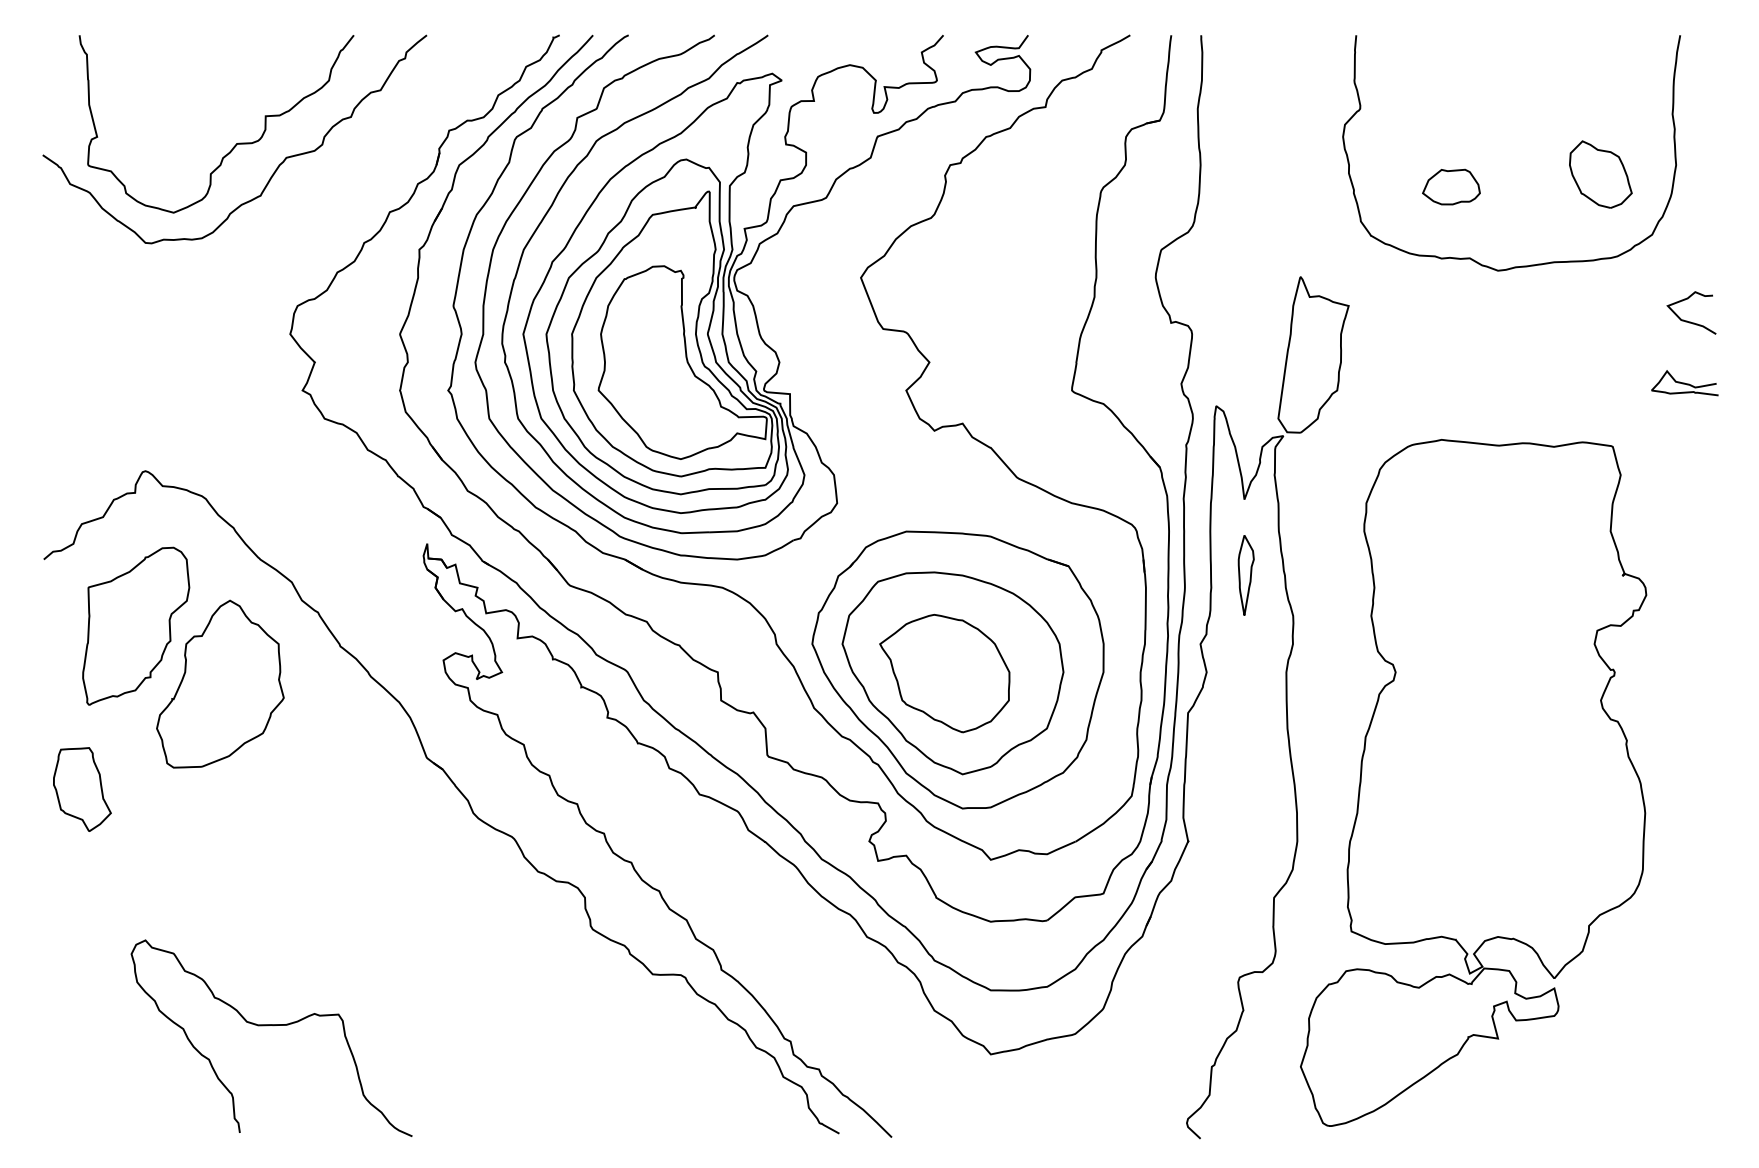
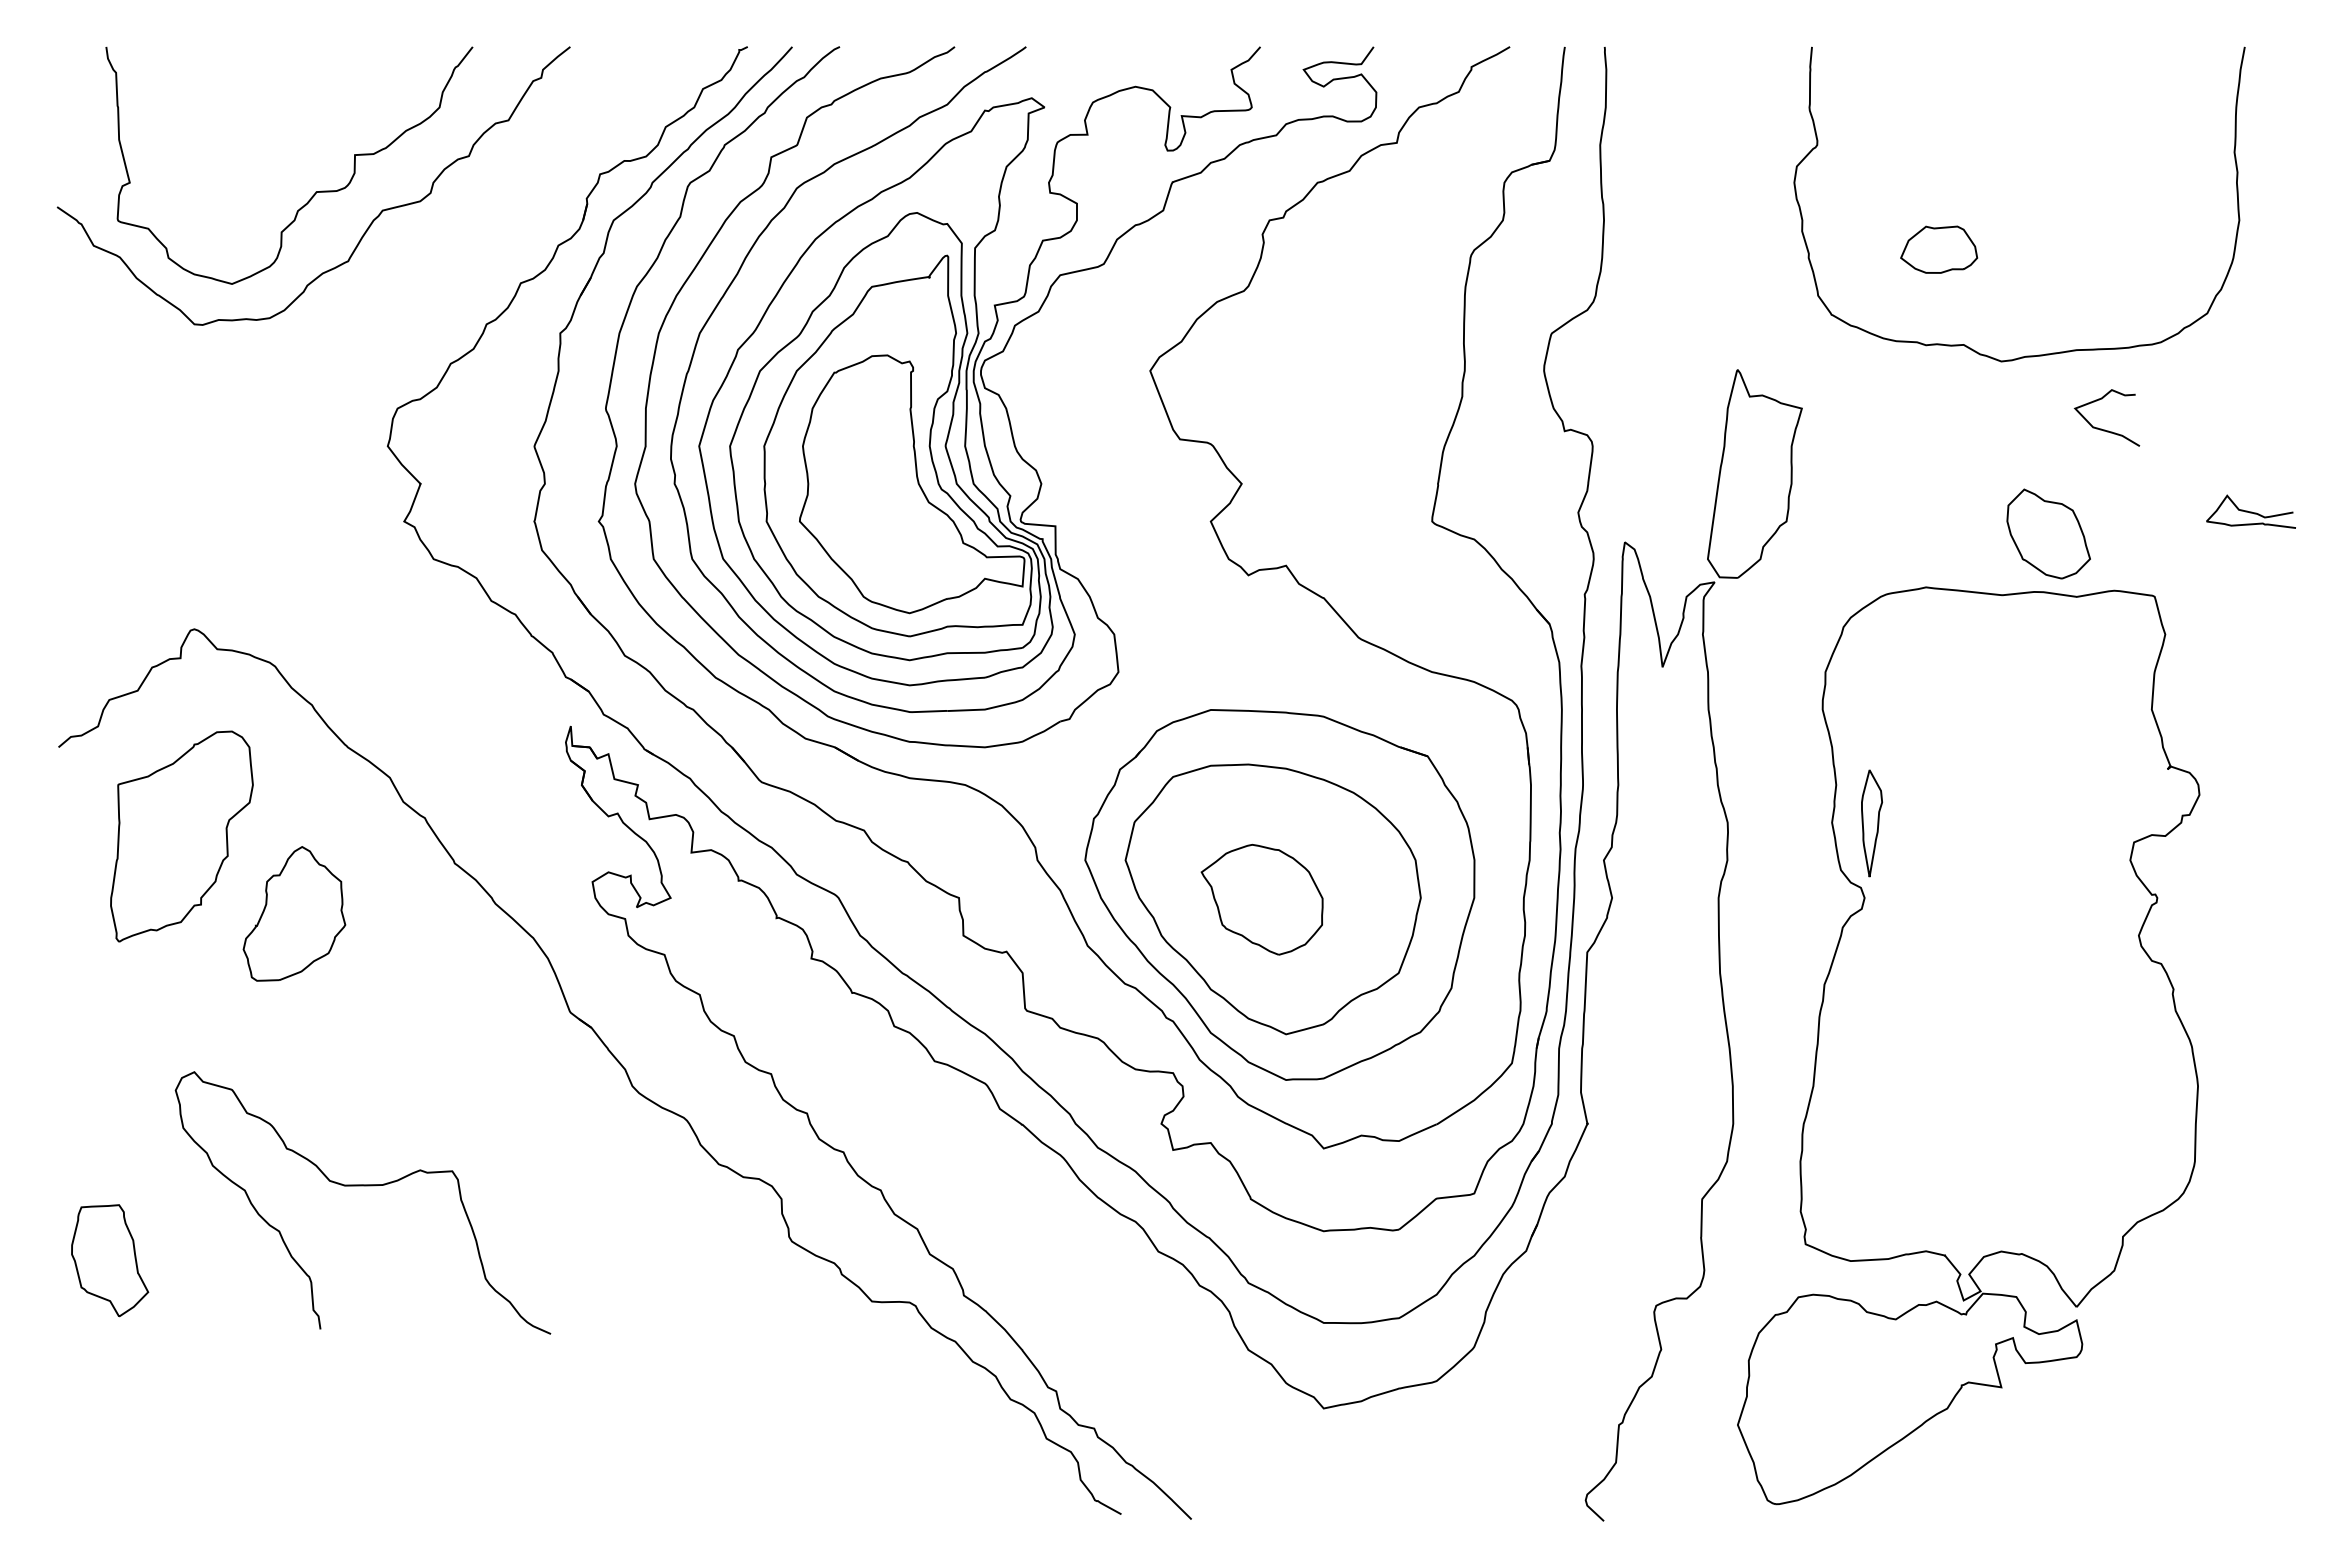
part: (1600, 174) -> (2048, 533), moved
curve: (1690, 321) -> (2105, 429), moved
part: (1245, 575) -> (1871, 823), moved
part: (944, 673) -> (1261, 899), size x0.7
part: (220, 683) -> (294, 913), size x0.6
part: (82, 789) -> (110, 1260), moved
curve: (271, 1025) -> (362, 1186), moved

